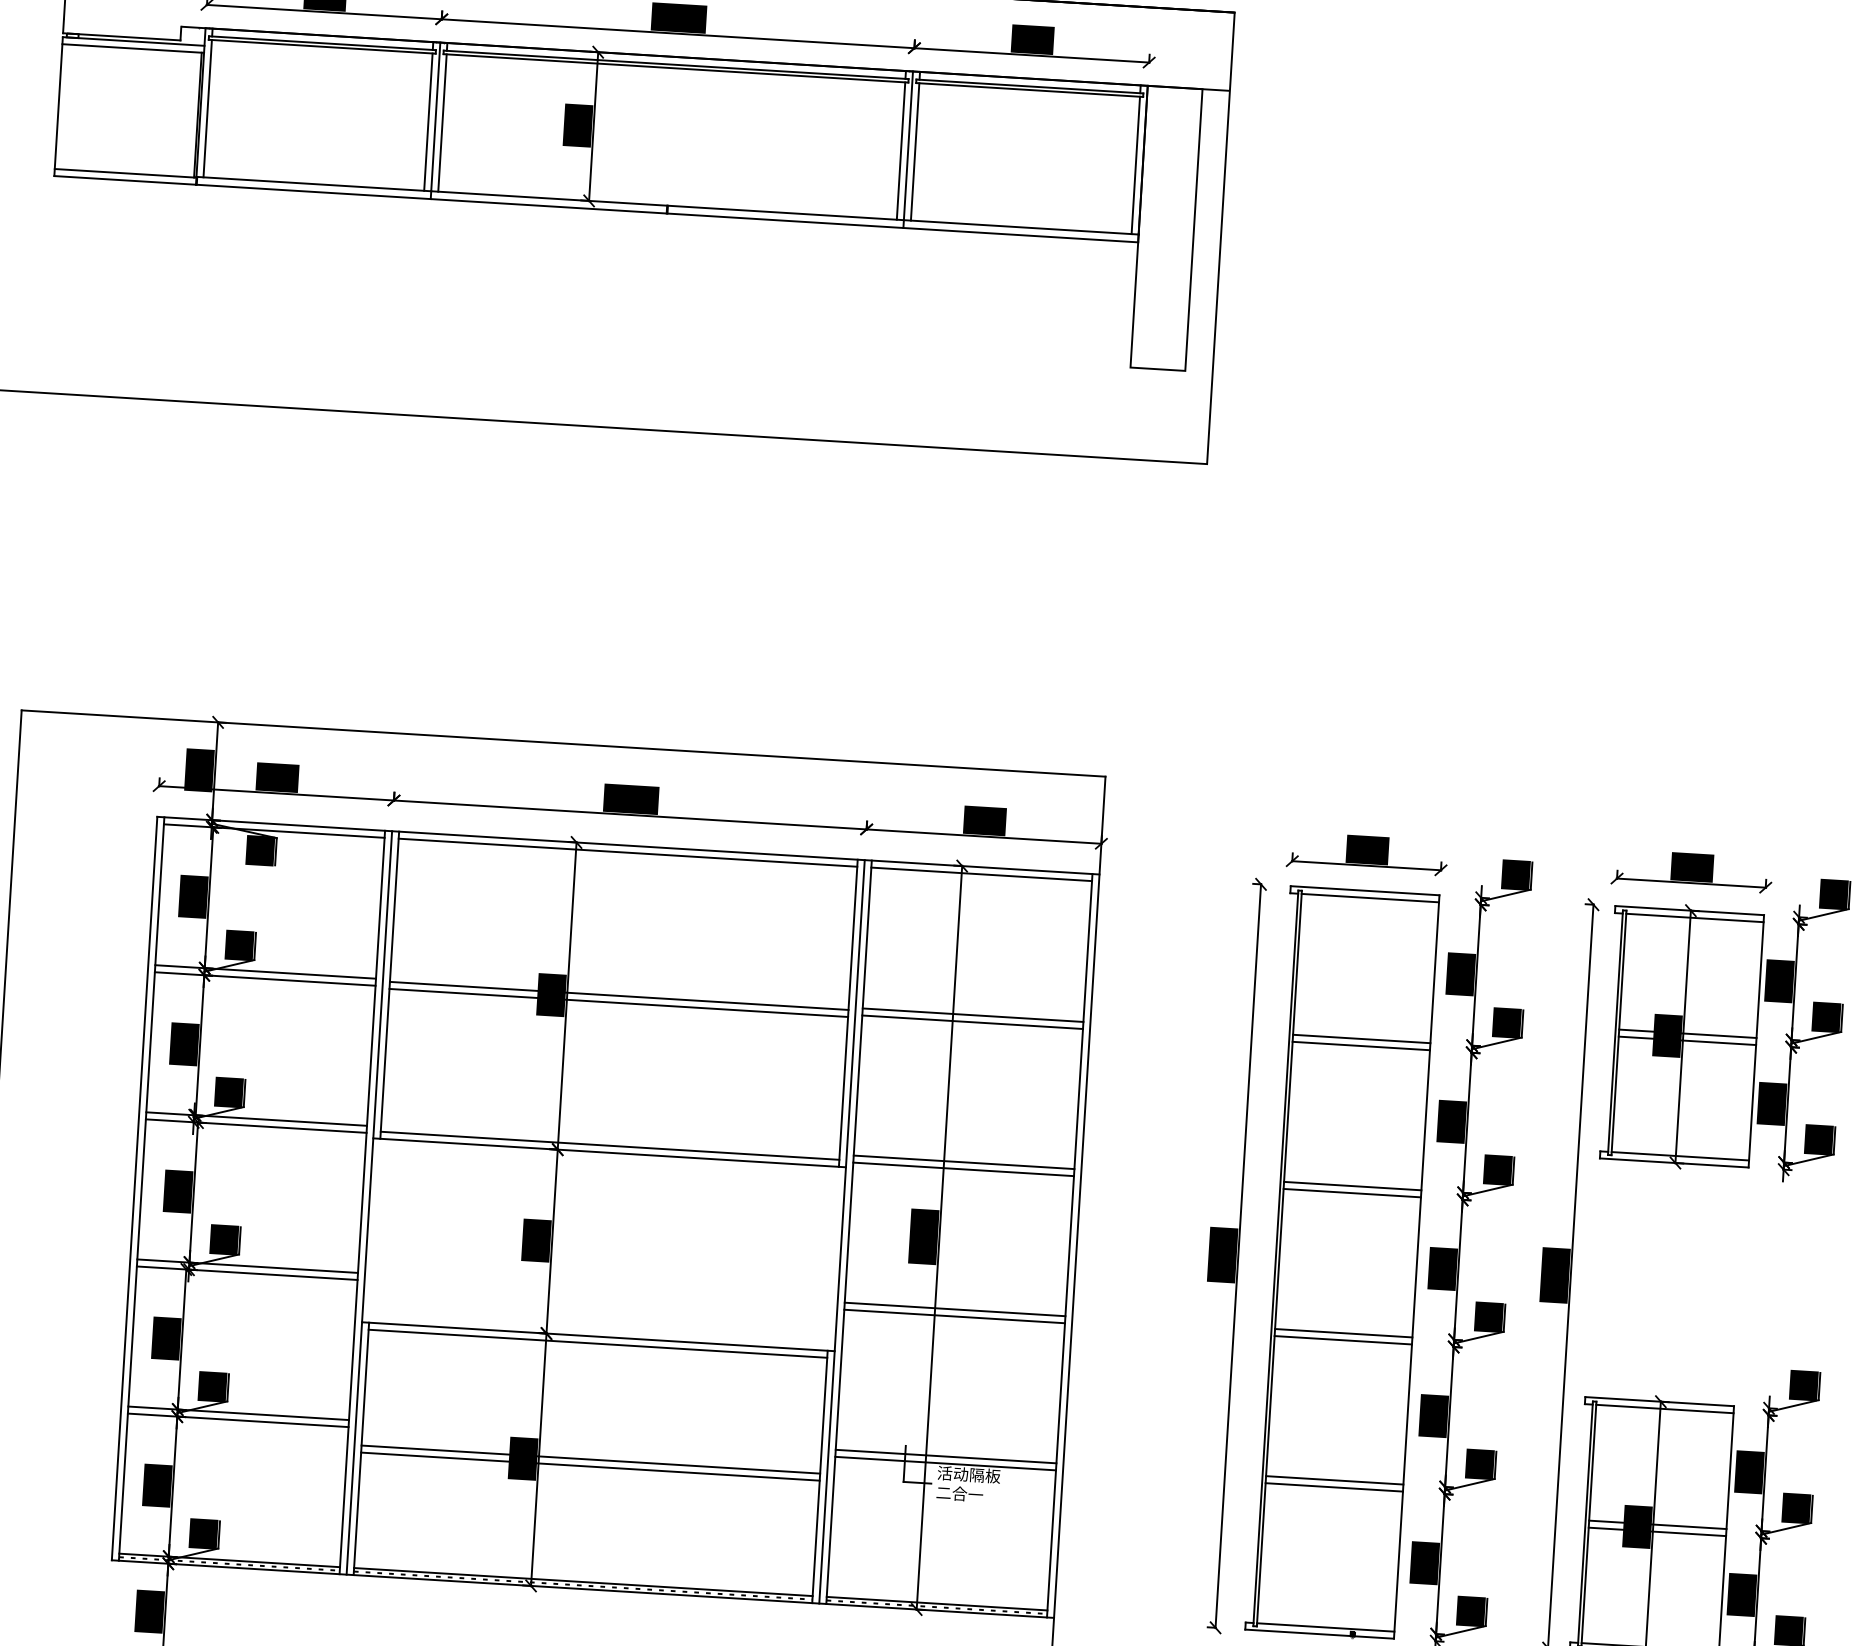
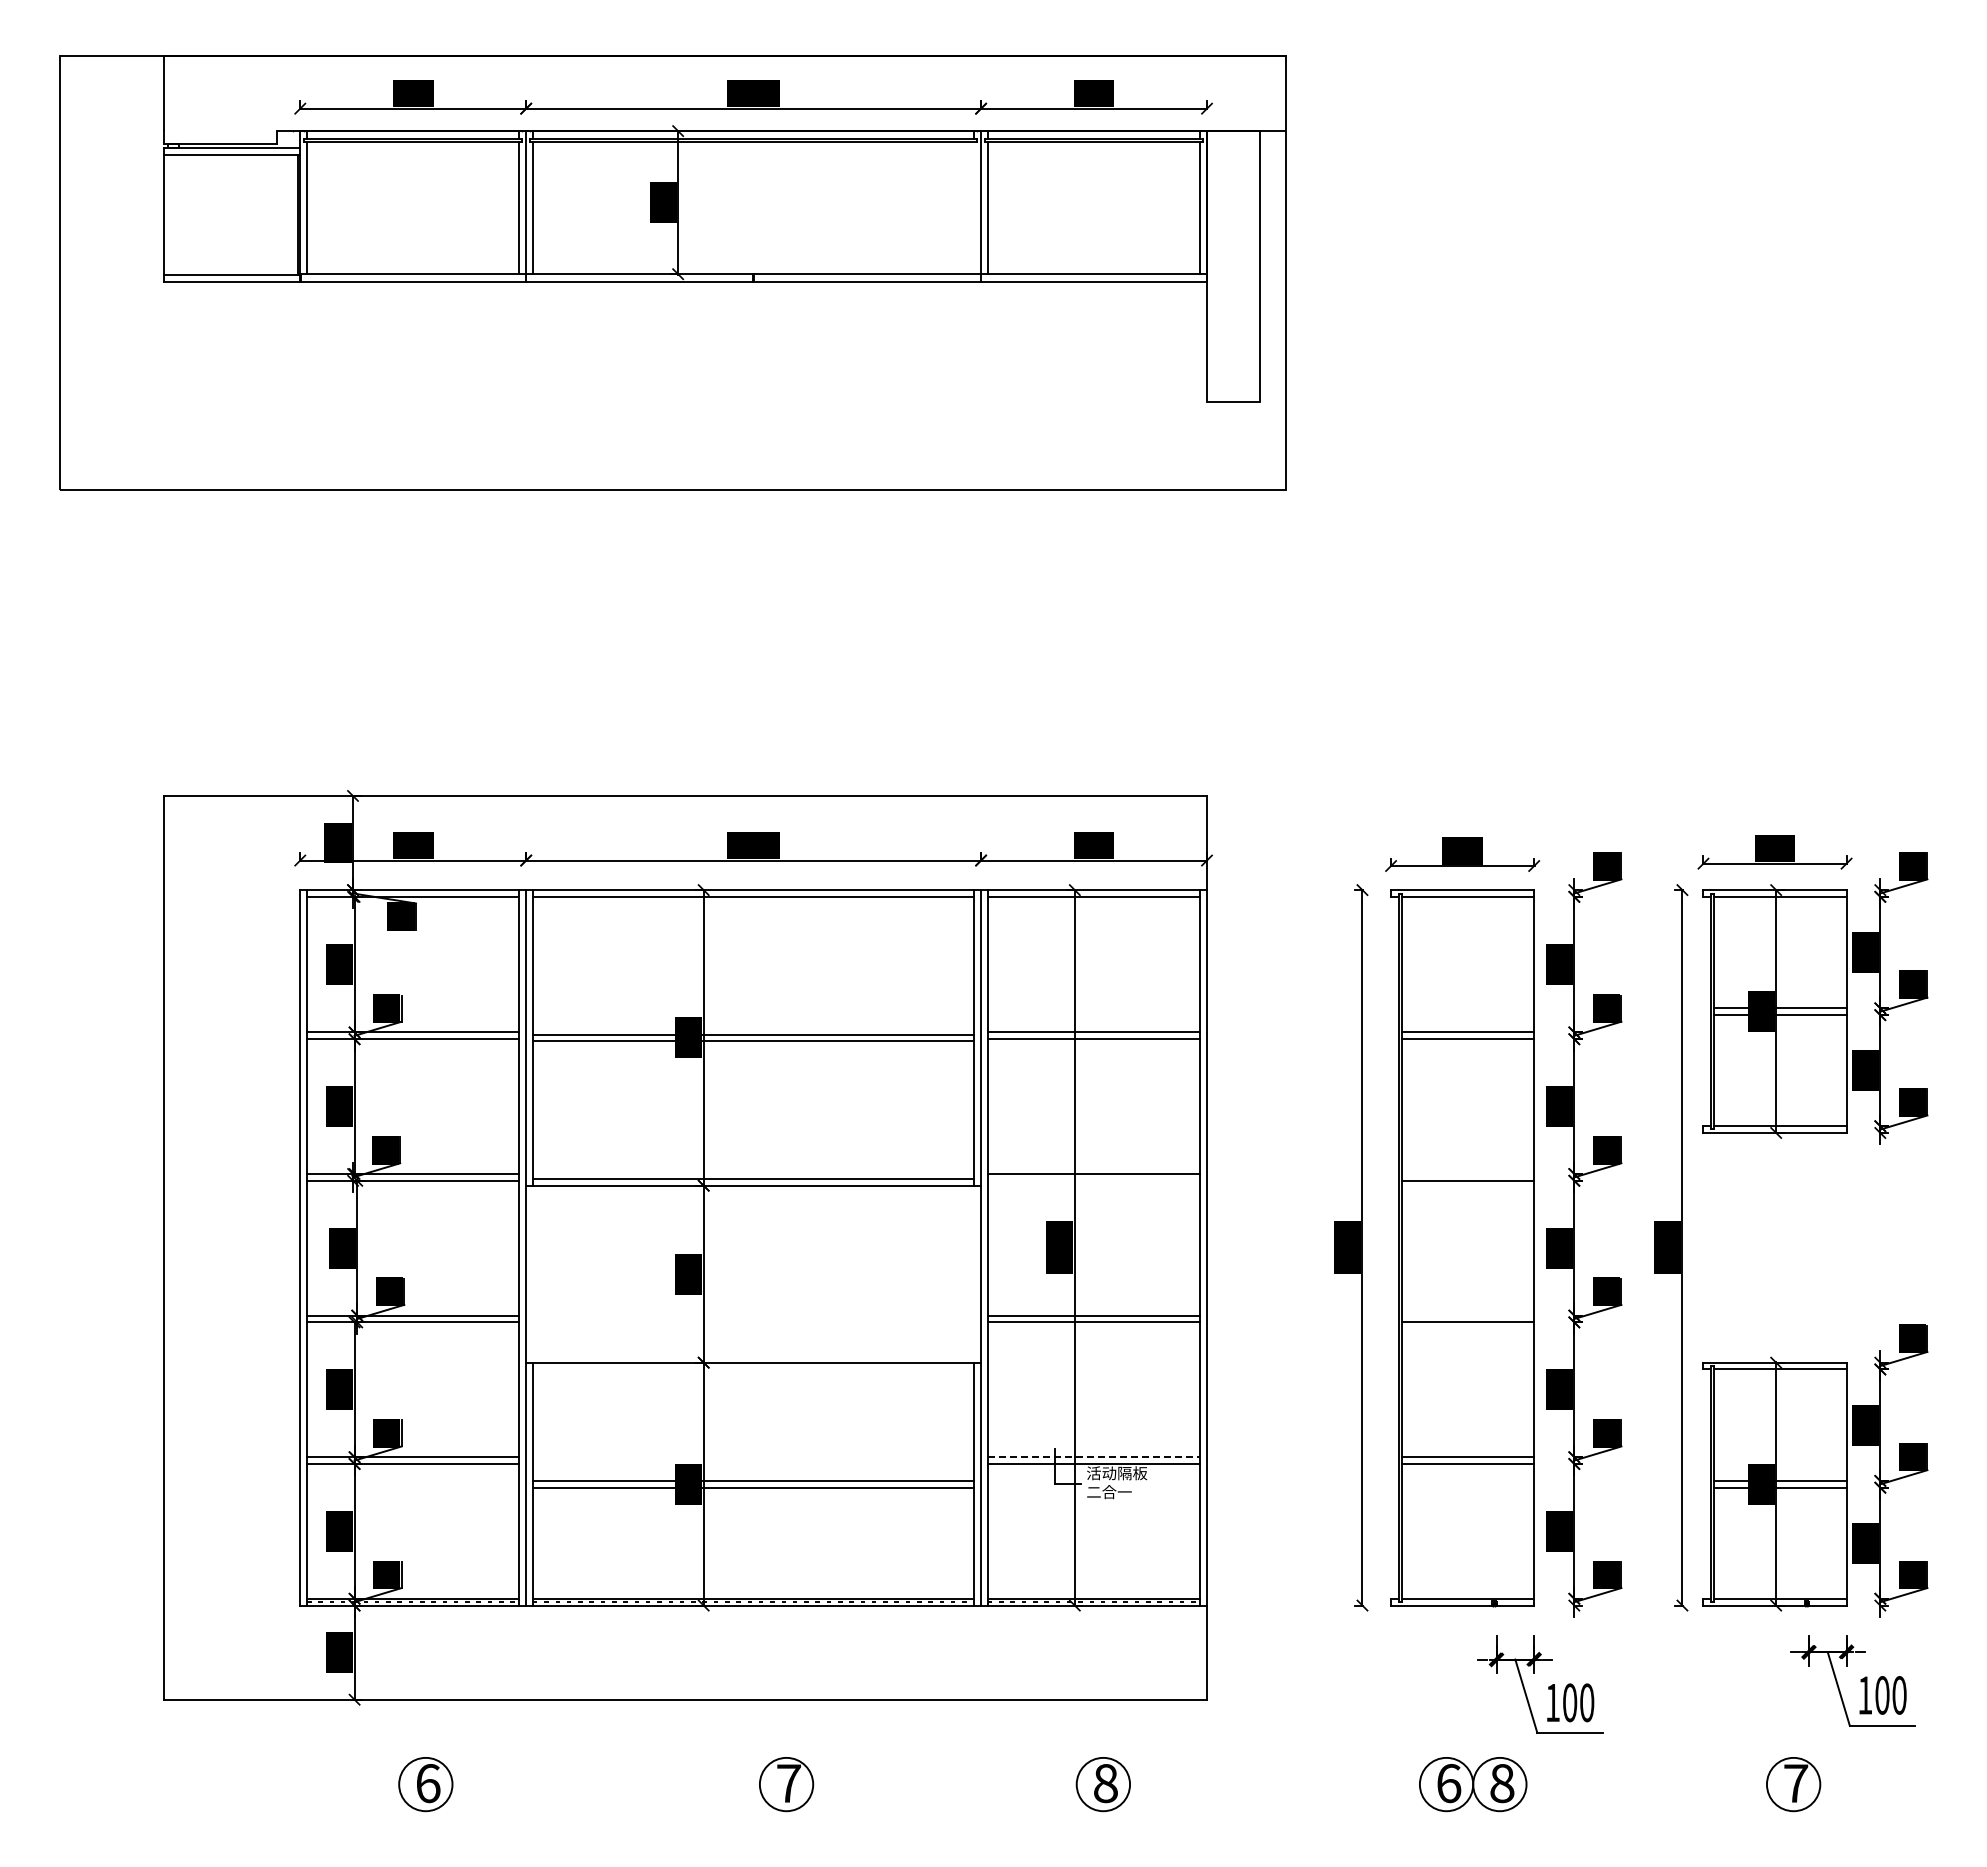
line: (901, 151) -> (974, 208), removed
line: (963, 1169) -> (1093, 1180), removed
line: (1353, 1186) -> (1468, 1174), removed
line: (1344, 1333) -> (1468, 1315), removed
line: (597, 1343) -> (753, 1369), removed
line: (946, 1456) -> (1094, 1457), solid -> dashed

